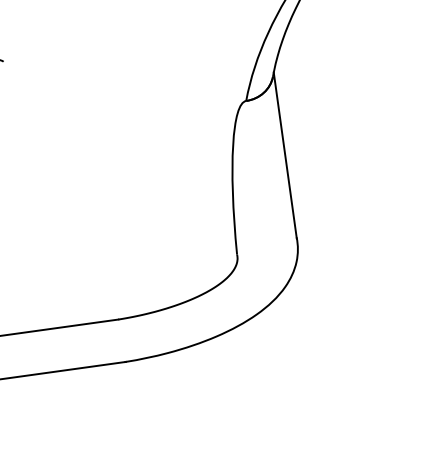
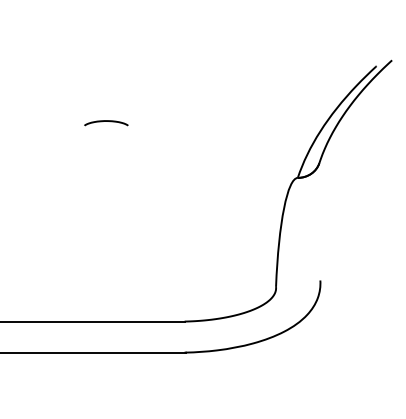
line: (285, 155) -> (320, 220), removed

